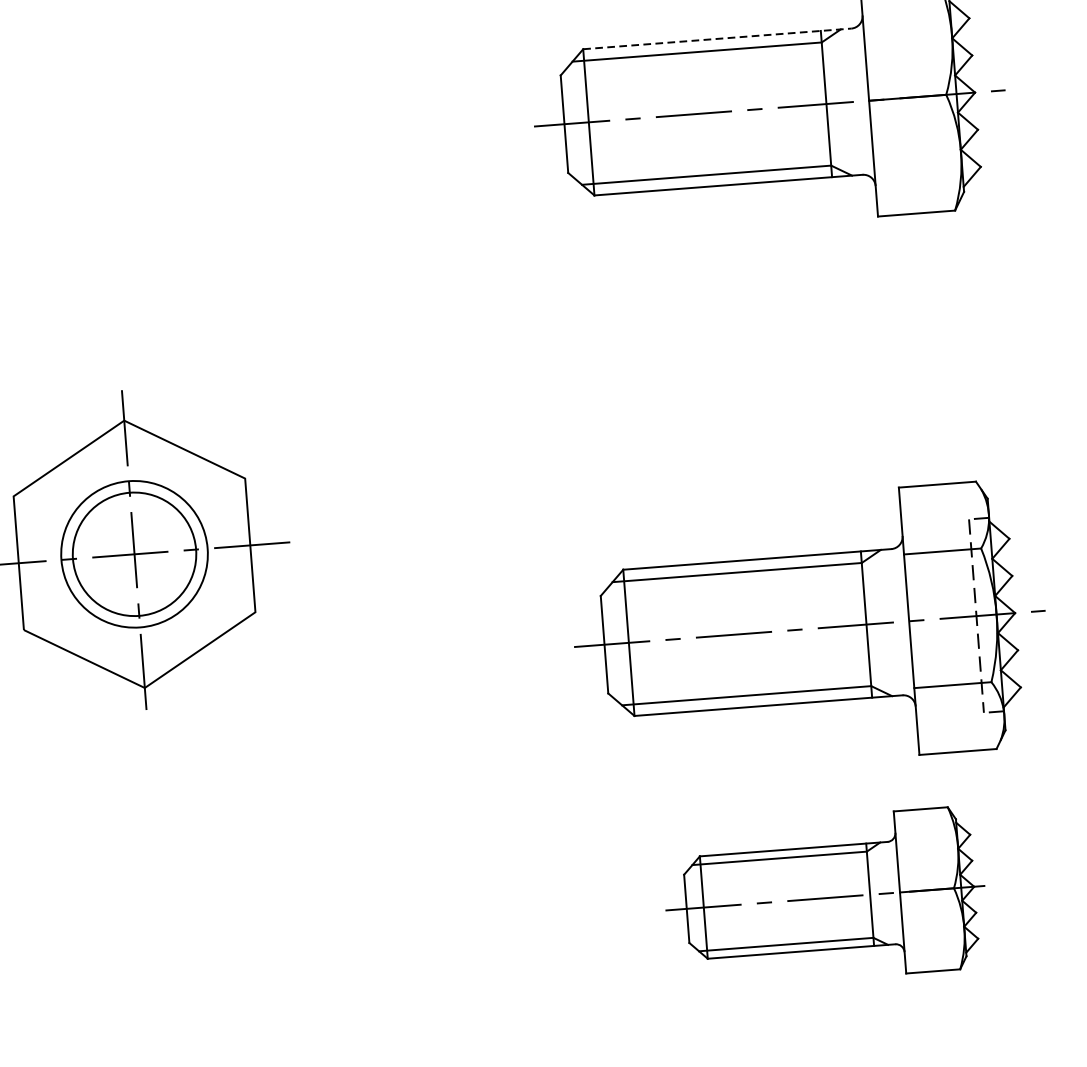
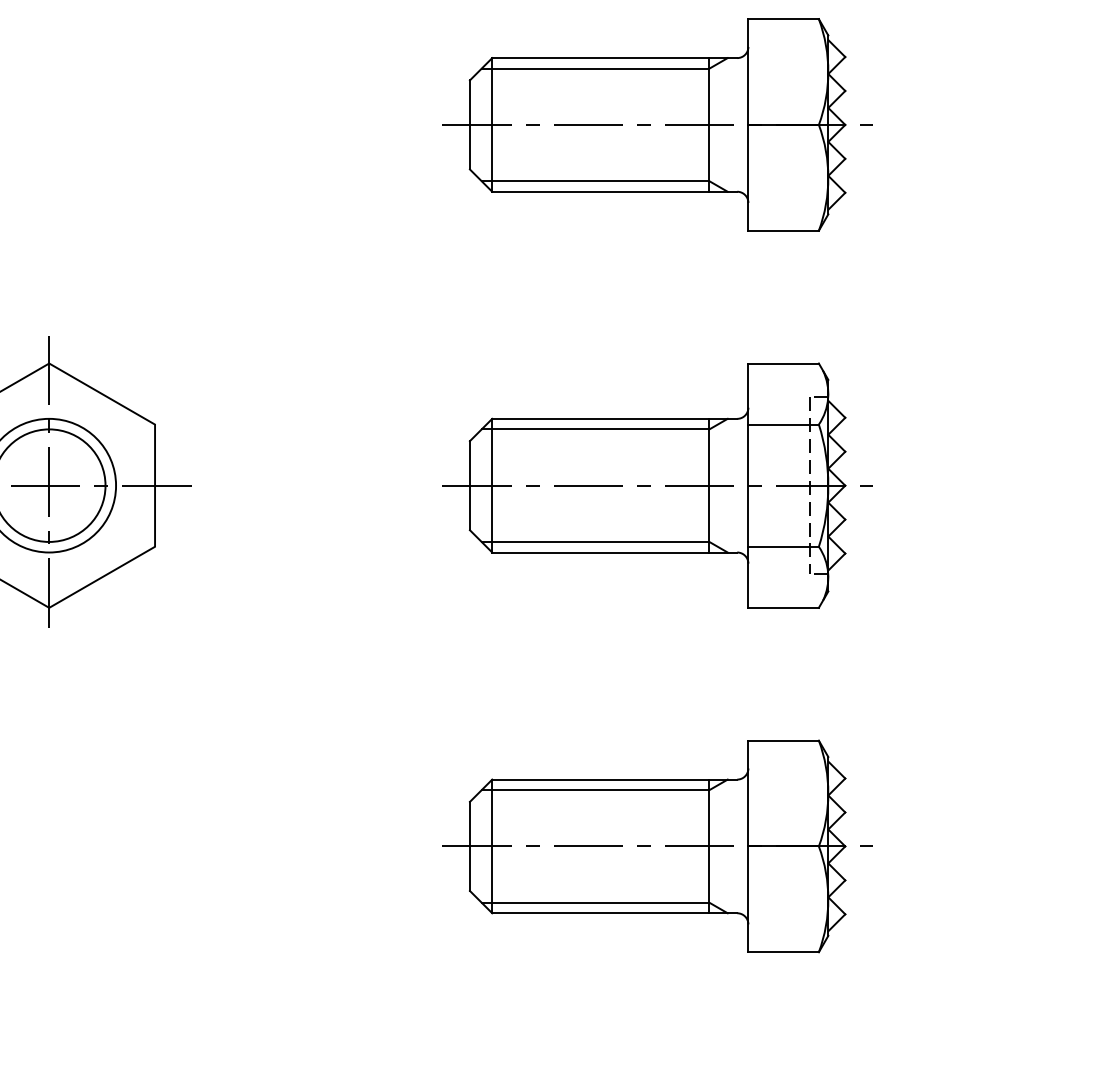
line: (717, 39) -> (614, 58), dashed -> solid
part: (809, 628) -> (657, 485), moved
part: (830, 897) -> (657, 846), size x1.43

